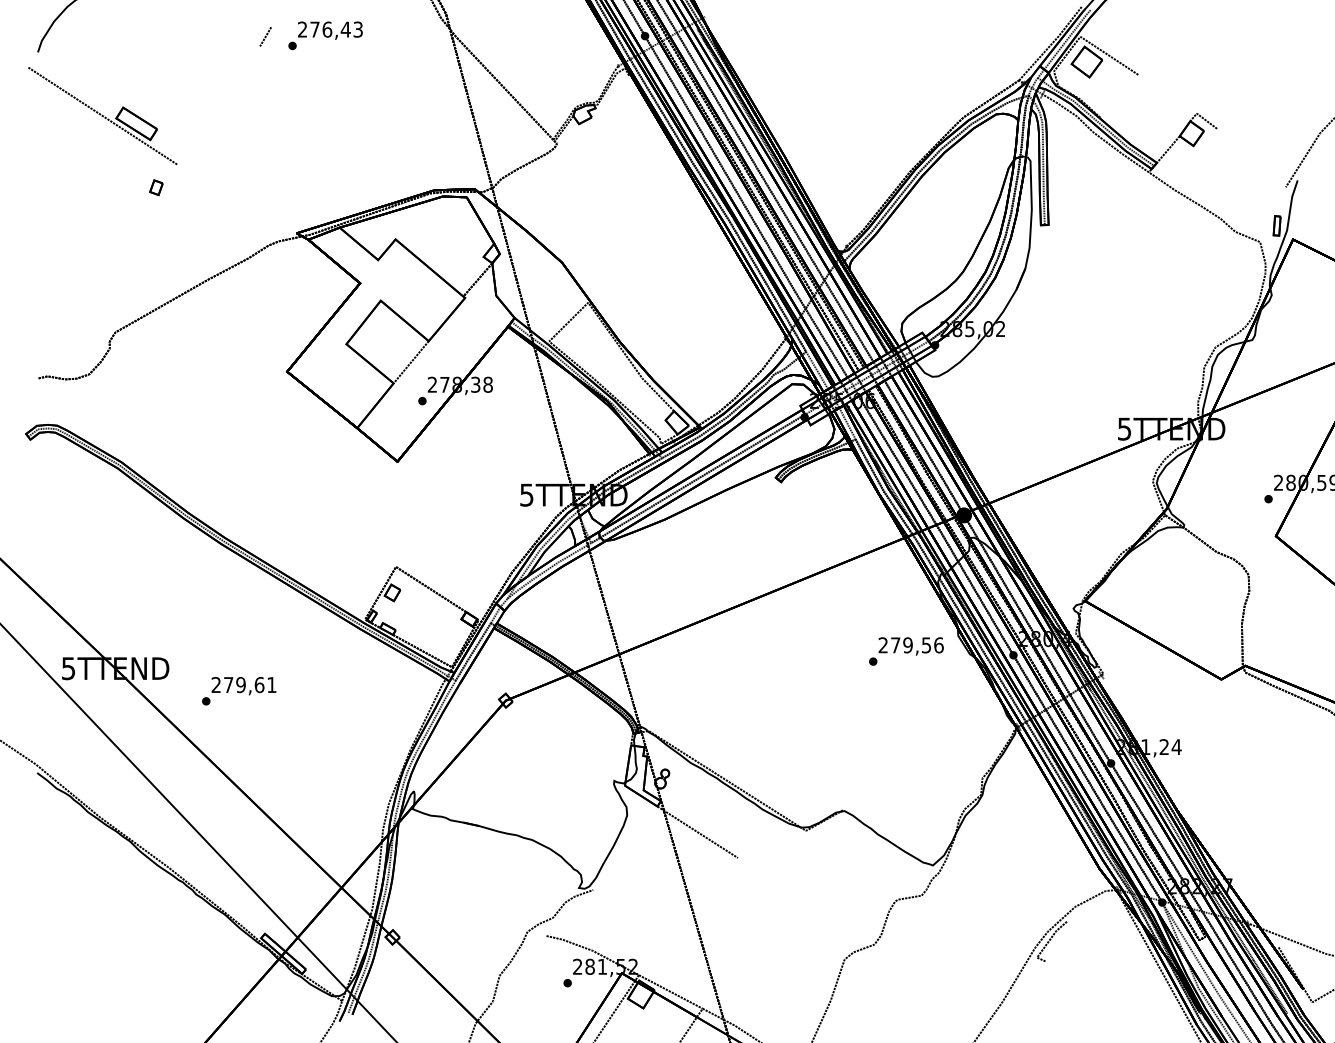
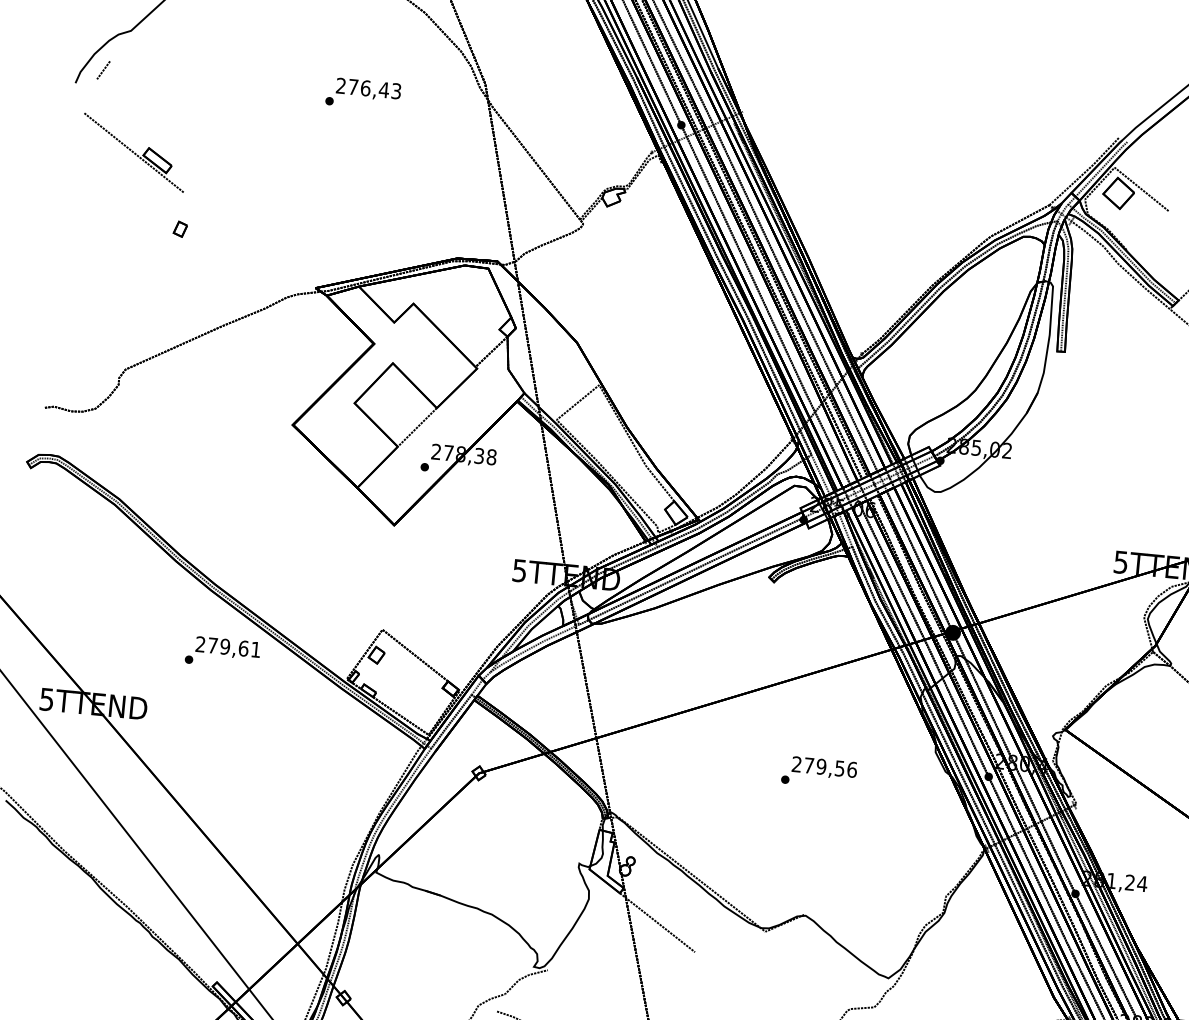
line: (265, 36) -> (103, 69), moved
part: (102, 115) -> (133, 152), size x0.71
text: (906, 651) -> (819, 772), moved
text: (239, 691) -> (223, 653), moved

